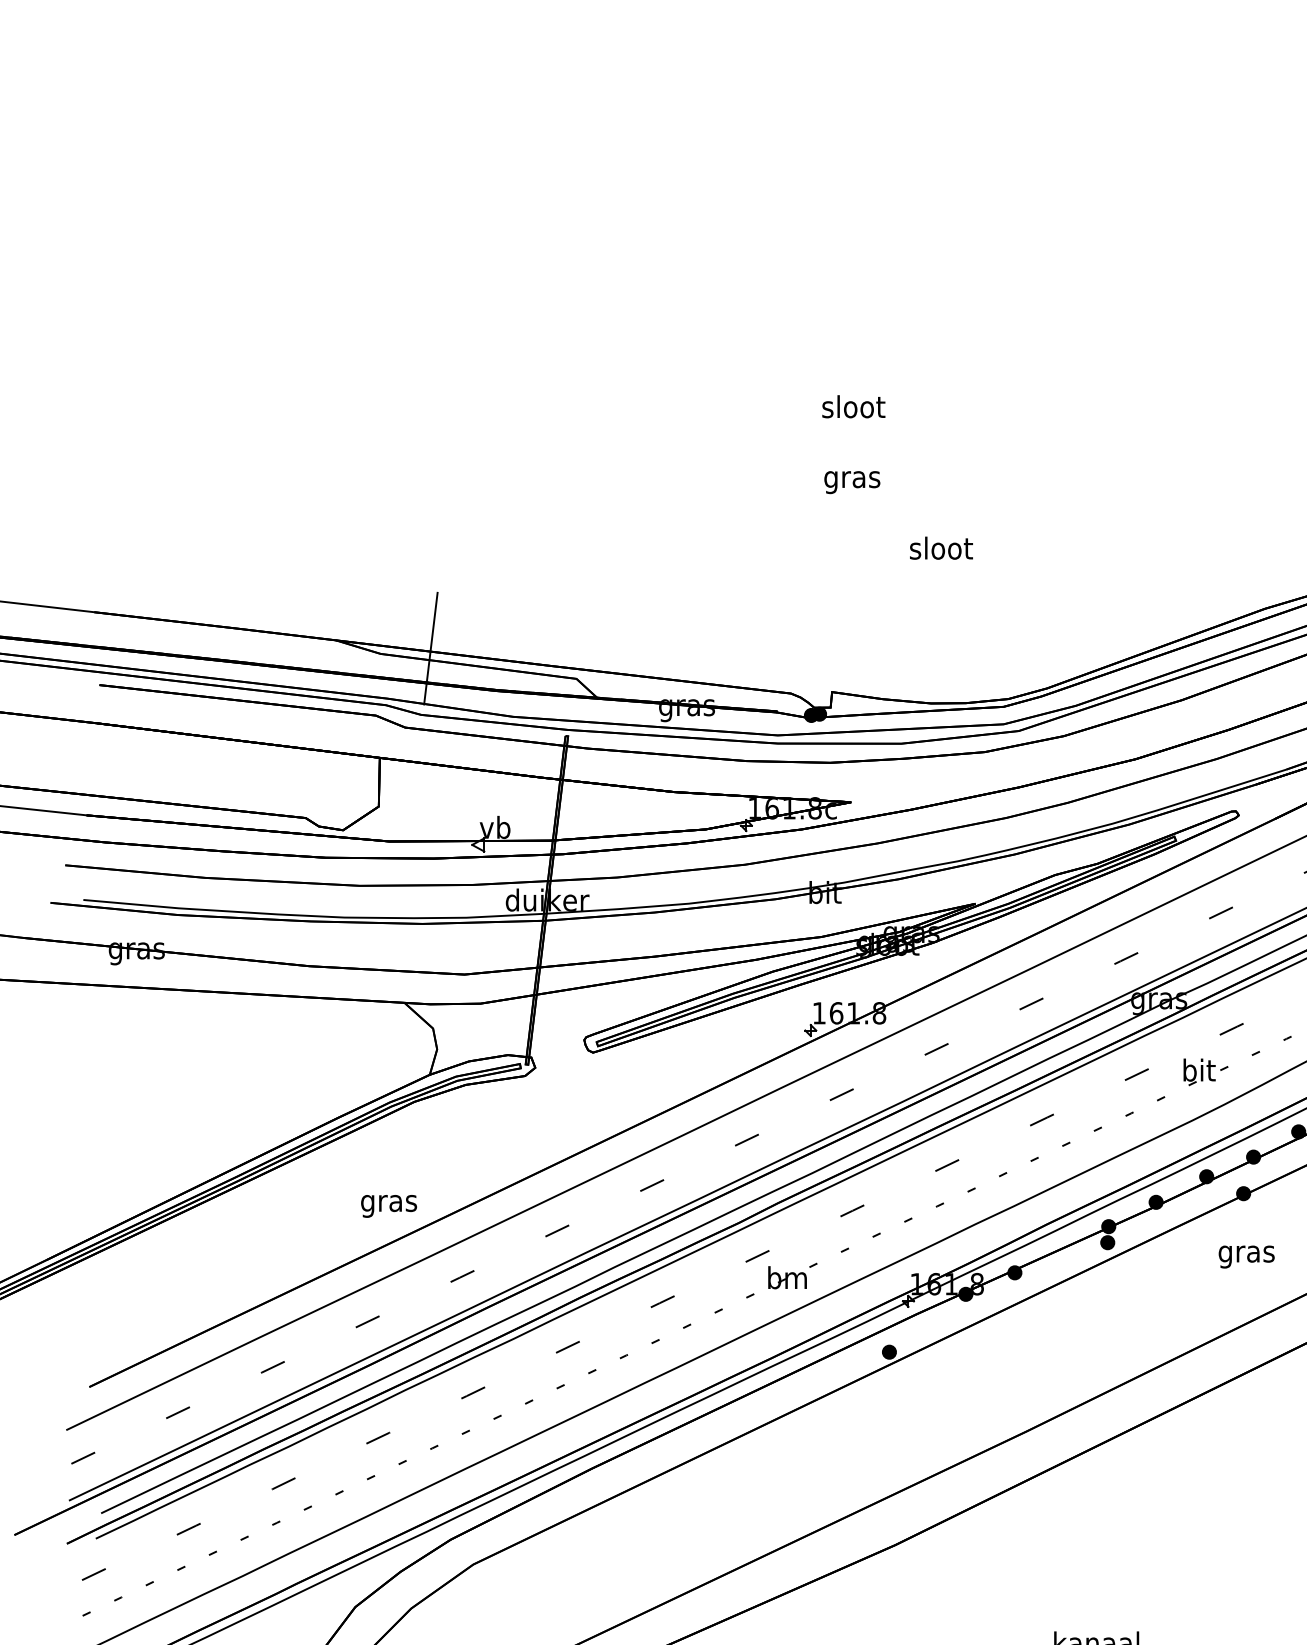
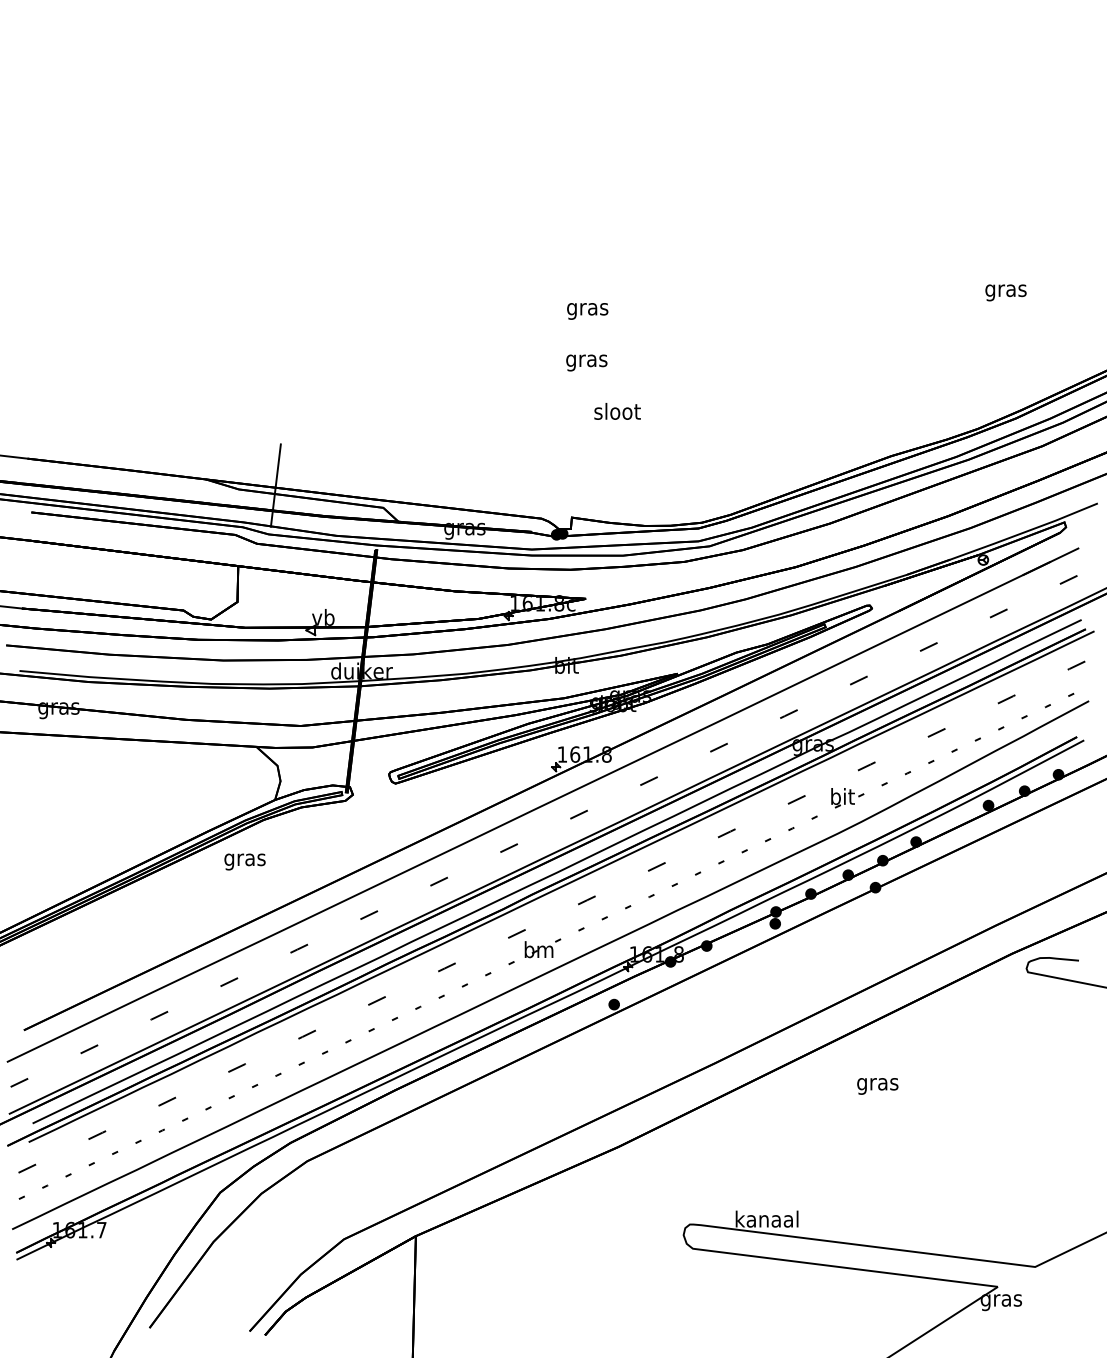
text: (853, 408) -> (587, 308), sloot -> gras
text: (941, 548) -> (617, 411), moved
text: (388, 1205) -> (244, 861), moved
text: (1246, 1257) -> (877, 1086), moved

